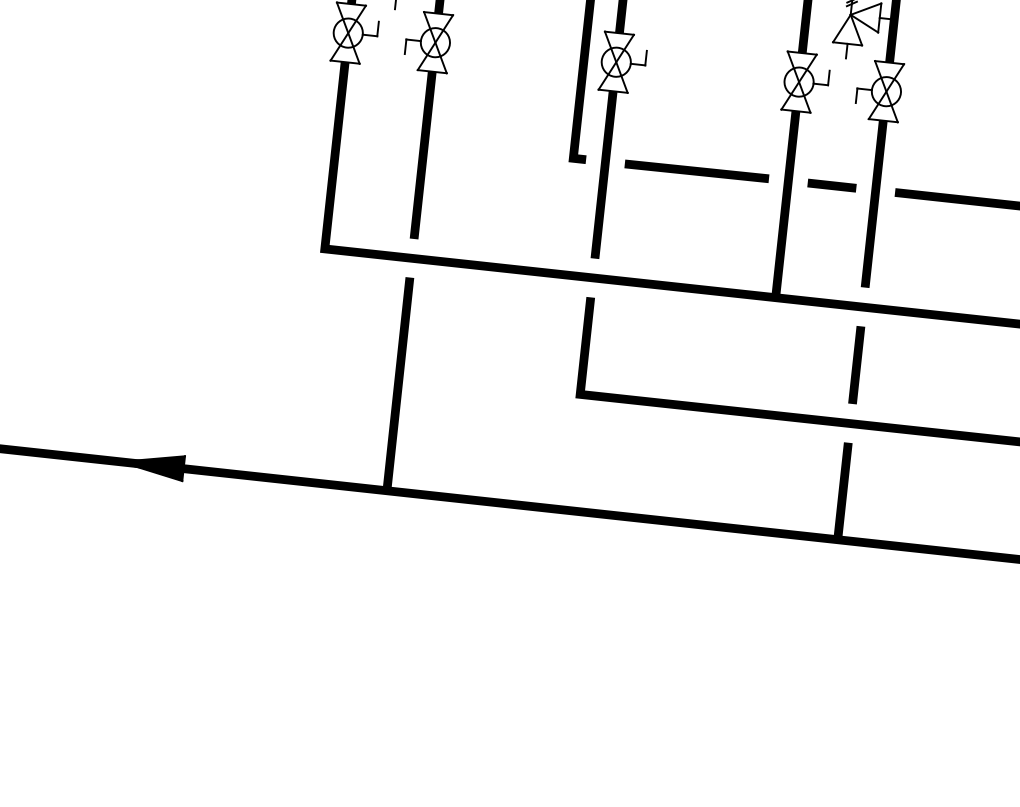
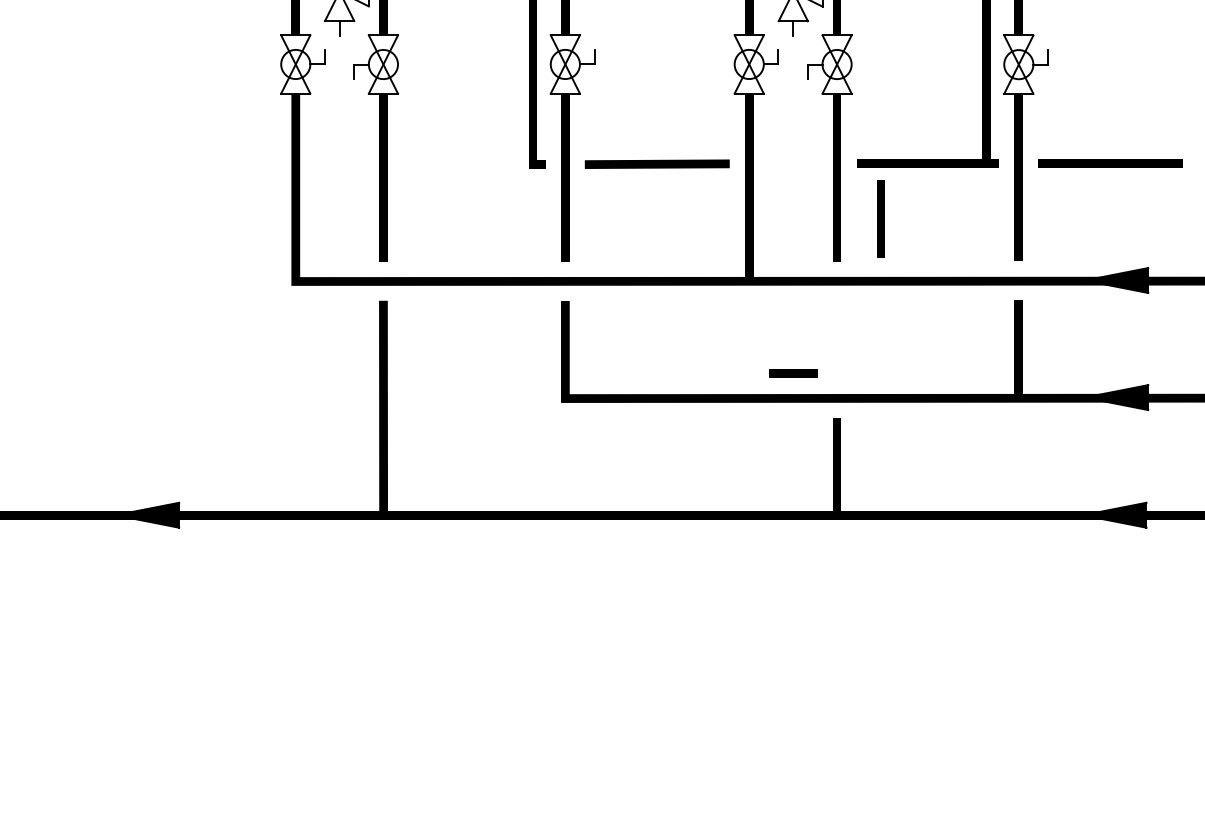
line: (832, 185) -> (793, 373), moved
line: (856, 364) -> (880, 218), moved

